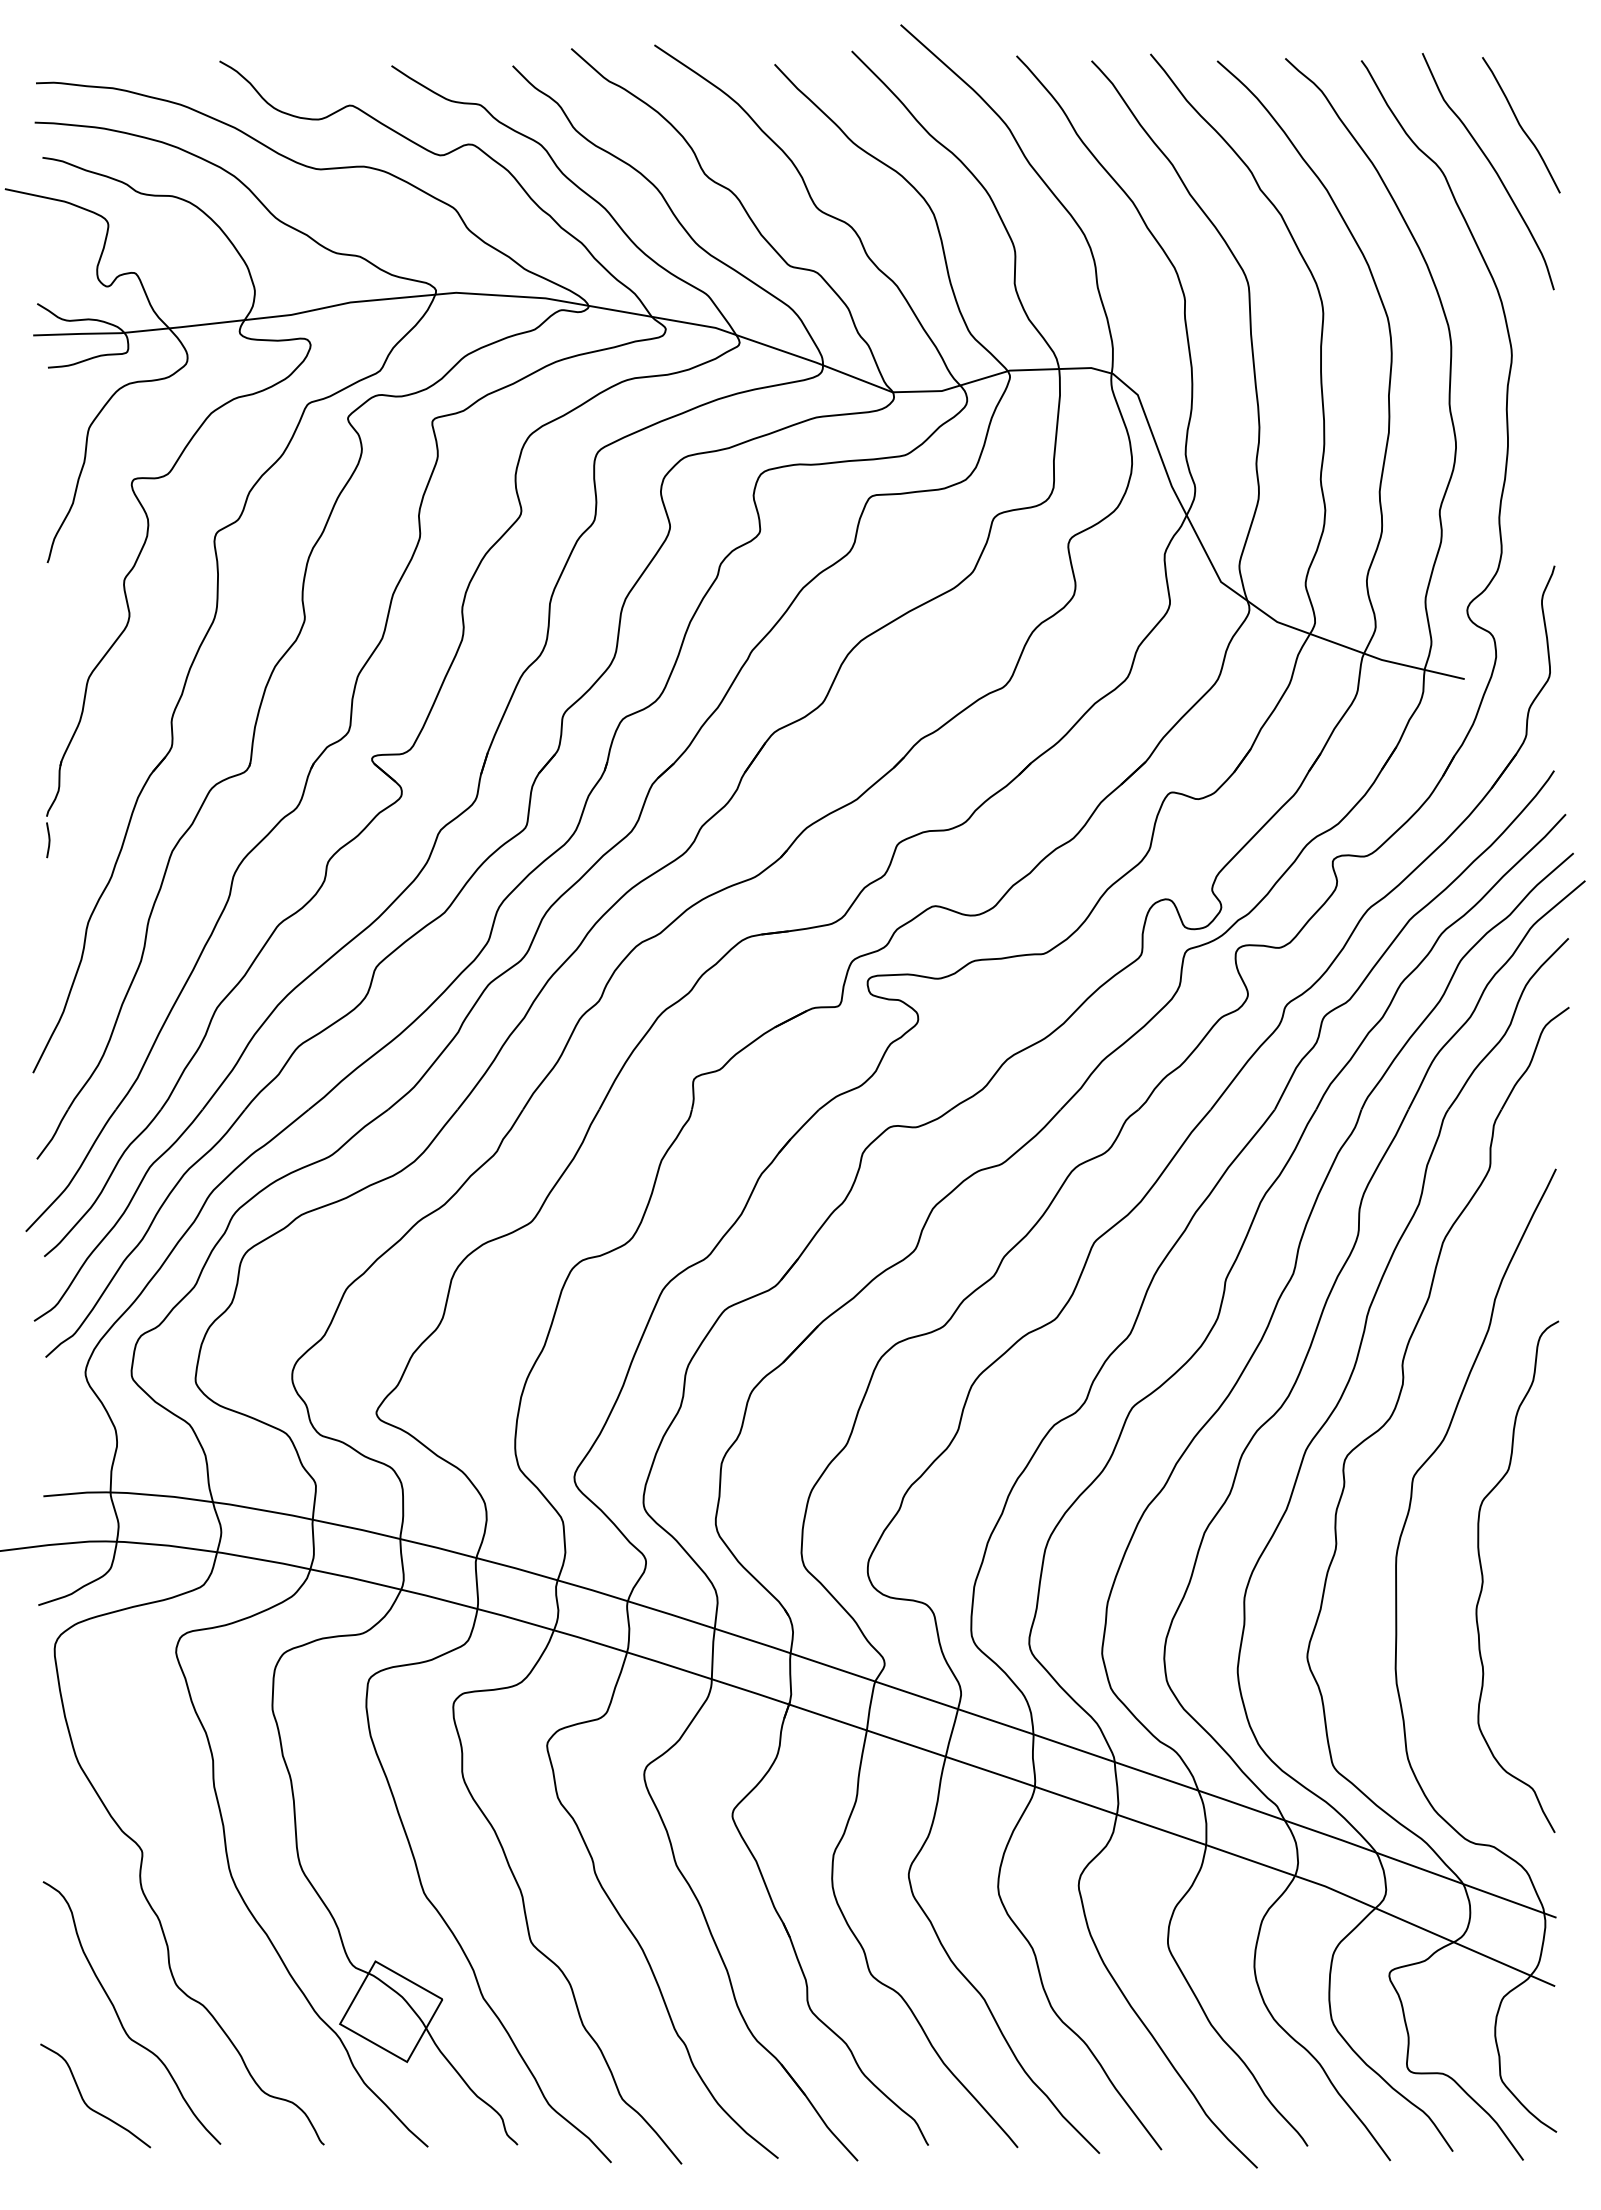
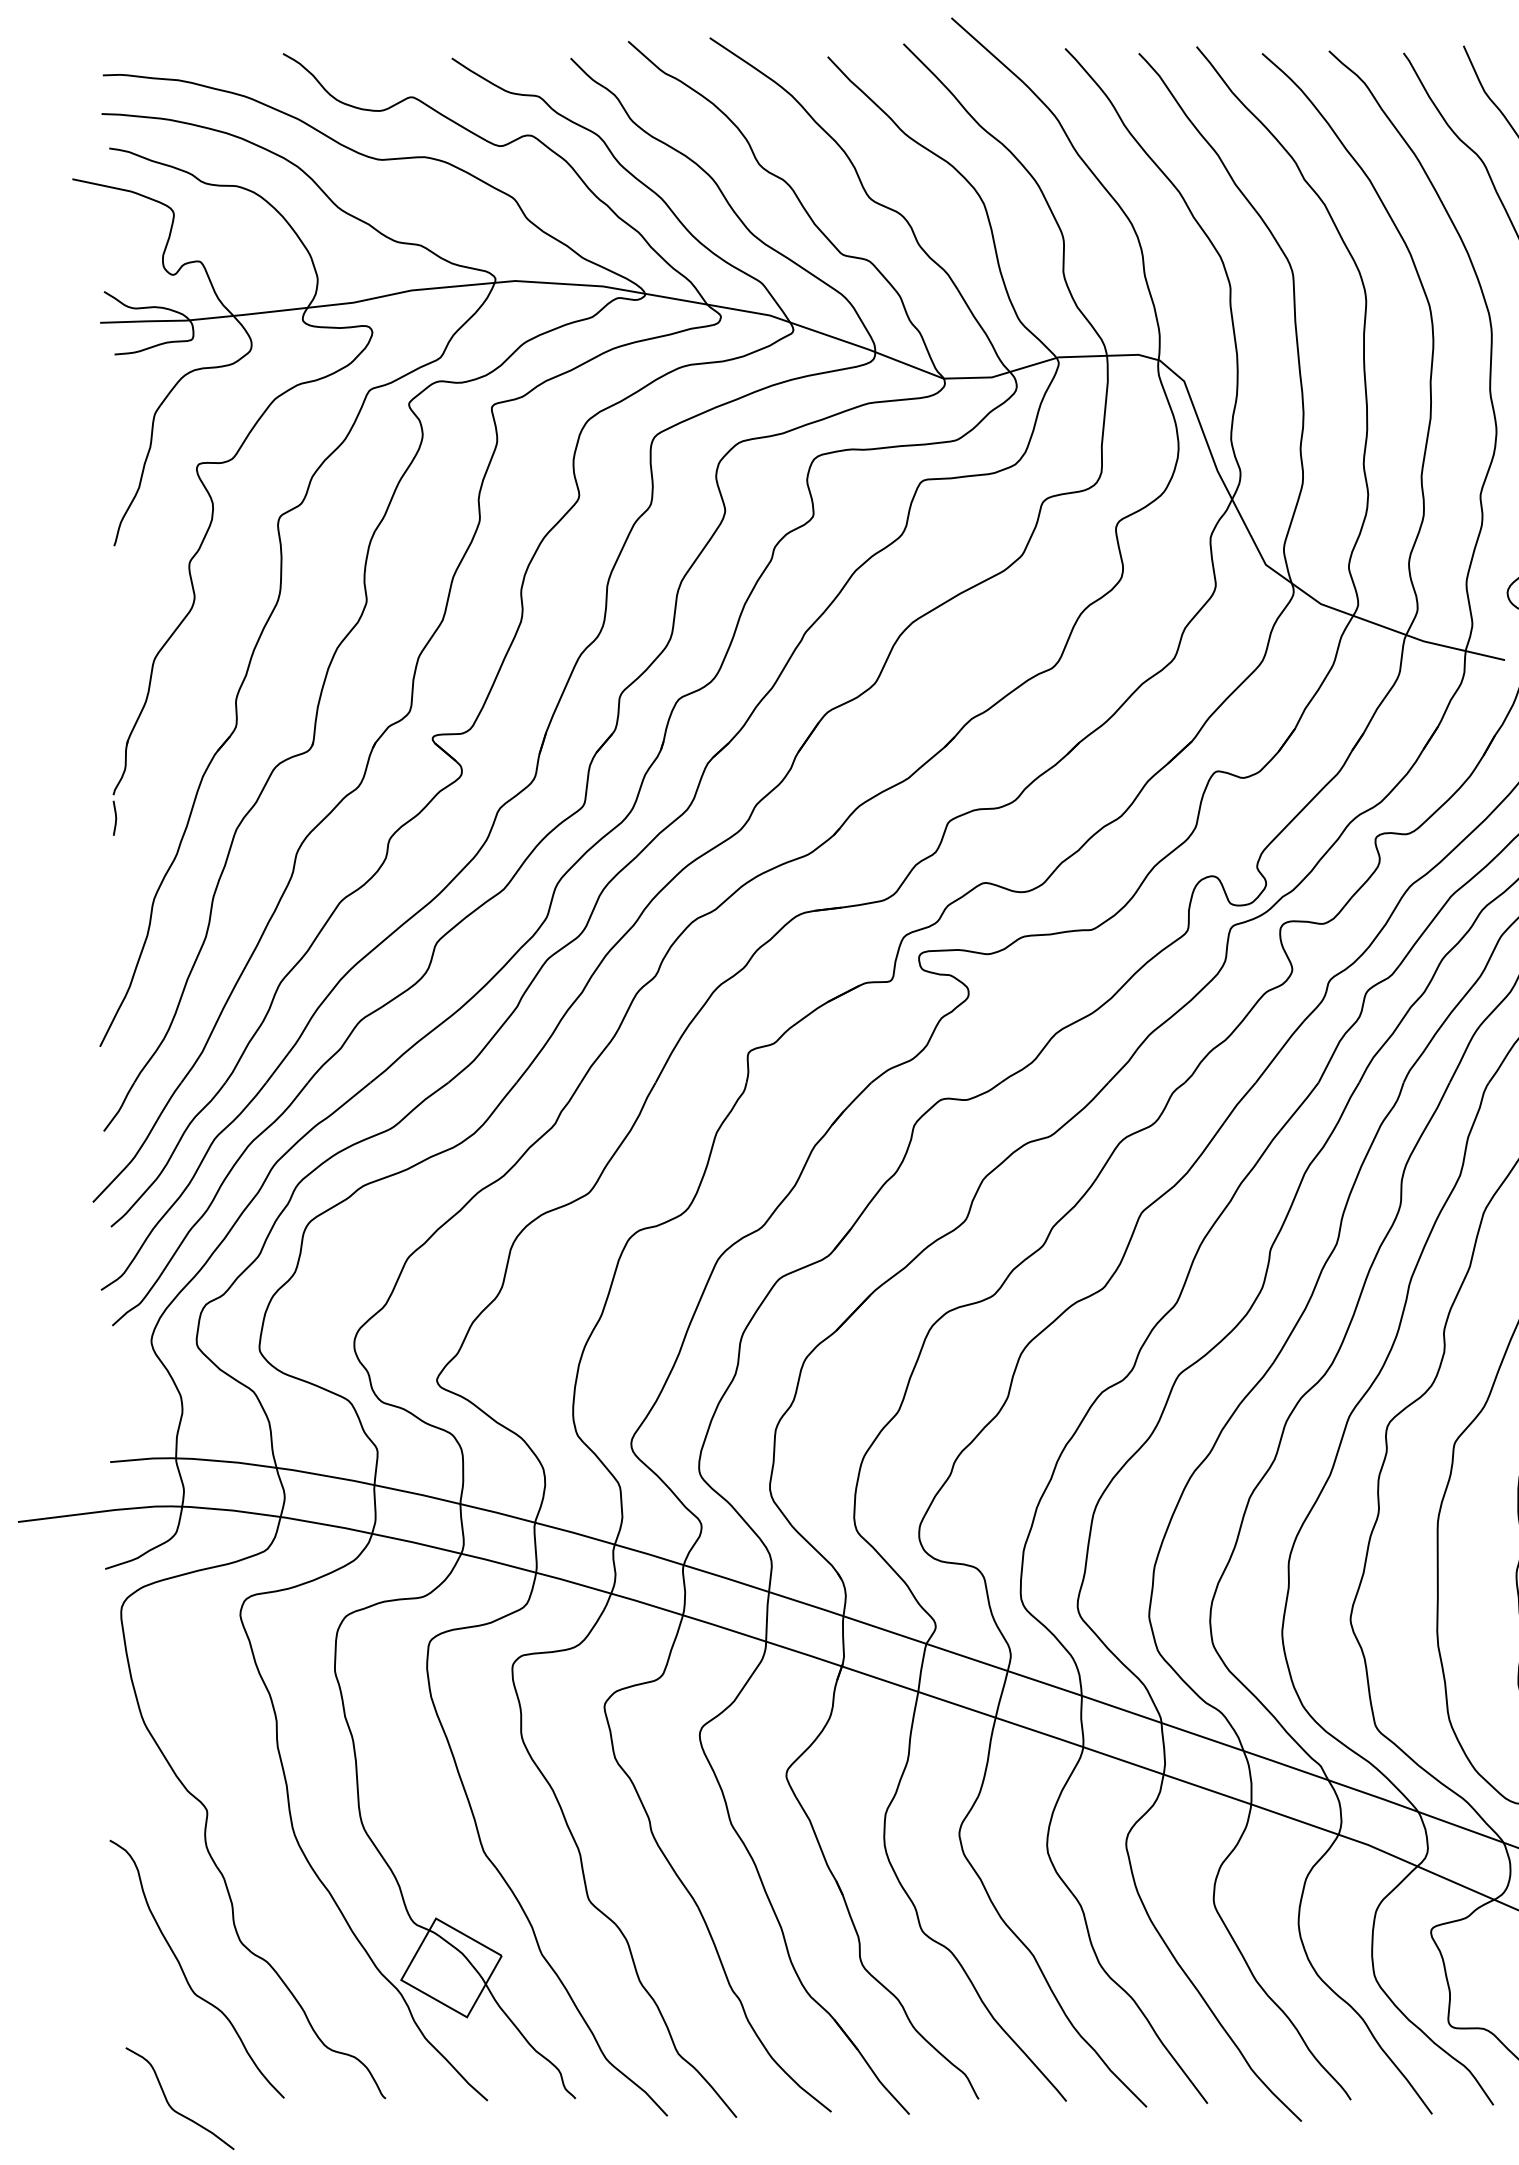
curve: (85, 2101) -> (170, 2104), moved

